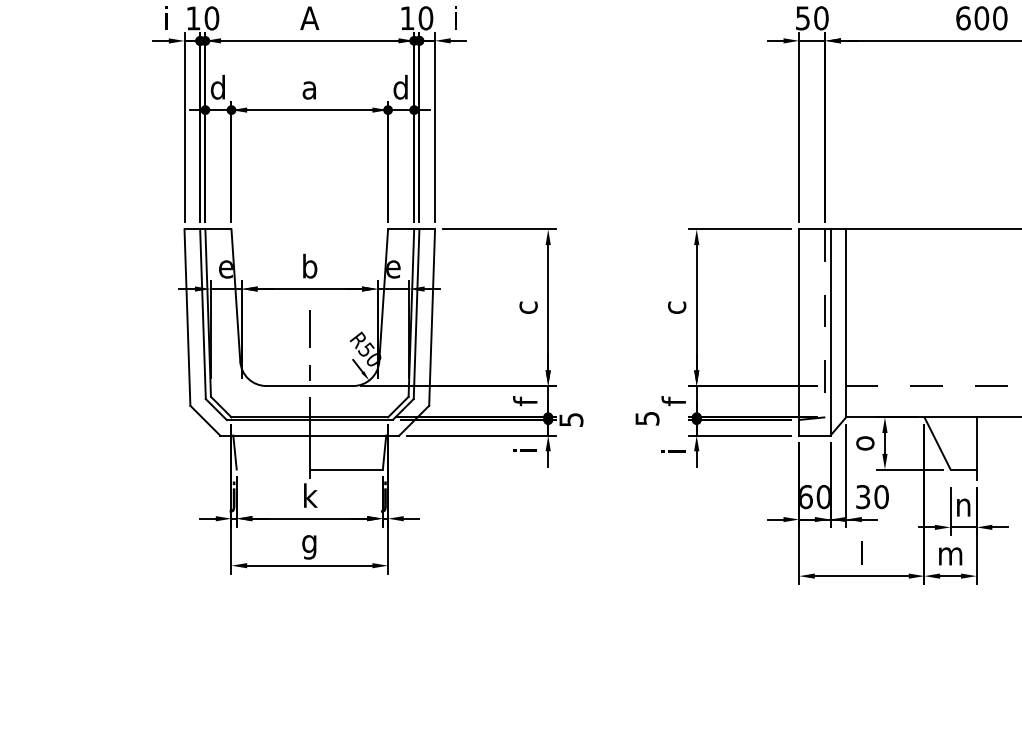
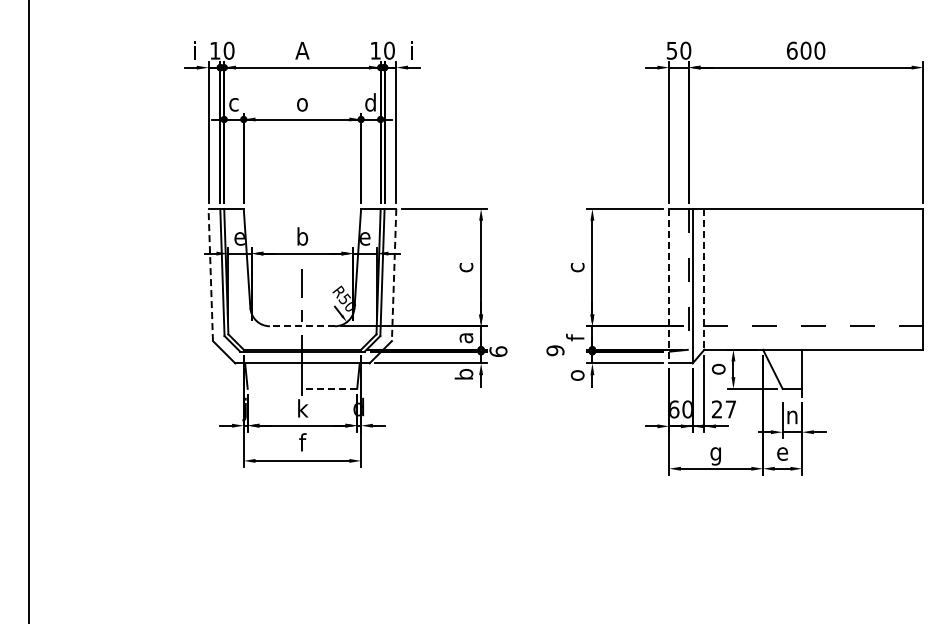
text: (217, 87) -> (233, 102), d -> c
text: (309, 90) -> (302, 104), a -> o
line: (187, 316) -> (210, 274), solid -> dashed
line: (432, 318) -> (394, 275), solid -> dashed
line: (846, 323) -> (704, 279), solid -> dashed
line: (799, 332) -> (669, 286), solid -> dashed
line: (309, 386) -> (302, 326), solid -> dashed
text: (524, 402) -> (463, 338), f -> a
text: (647, 418) -> (555, 350), 5 -> 9
text: (571, 419) -> (498, 351), 5 -> 6
text: (524, 449) -> (463, 373), i -> b
text: (674, 451) -> (575, 375), i -> o
line: (345, 469) -> (329, 388), solid -> dashed
text: (384, 495) -> (358, 408), j -> d
text: (873, 497) -> (724, 409), 30 -> 27
text: (308, 543) -> (301, 444), g -> f
text: (860, 555) -> (715, 453), l -> g
text: (950, 555) -> (782, 453), m -> e

